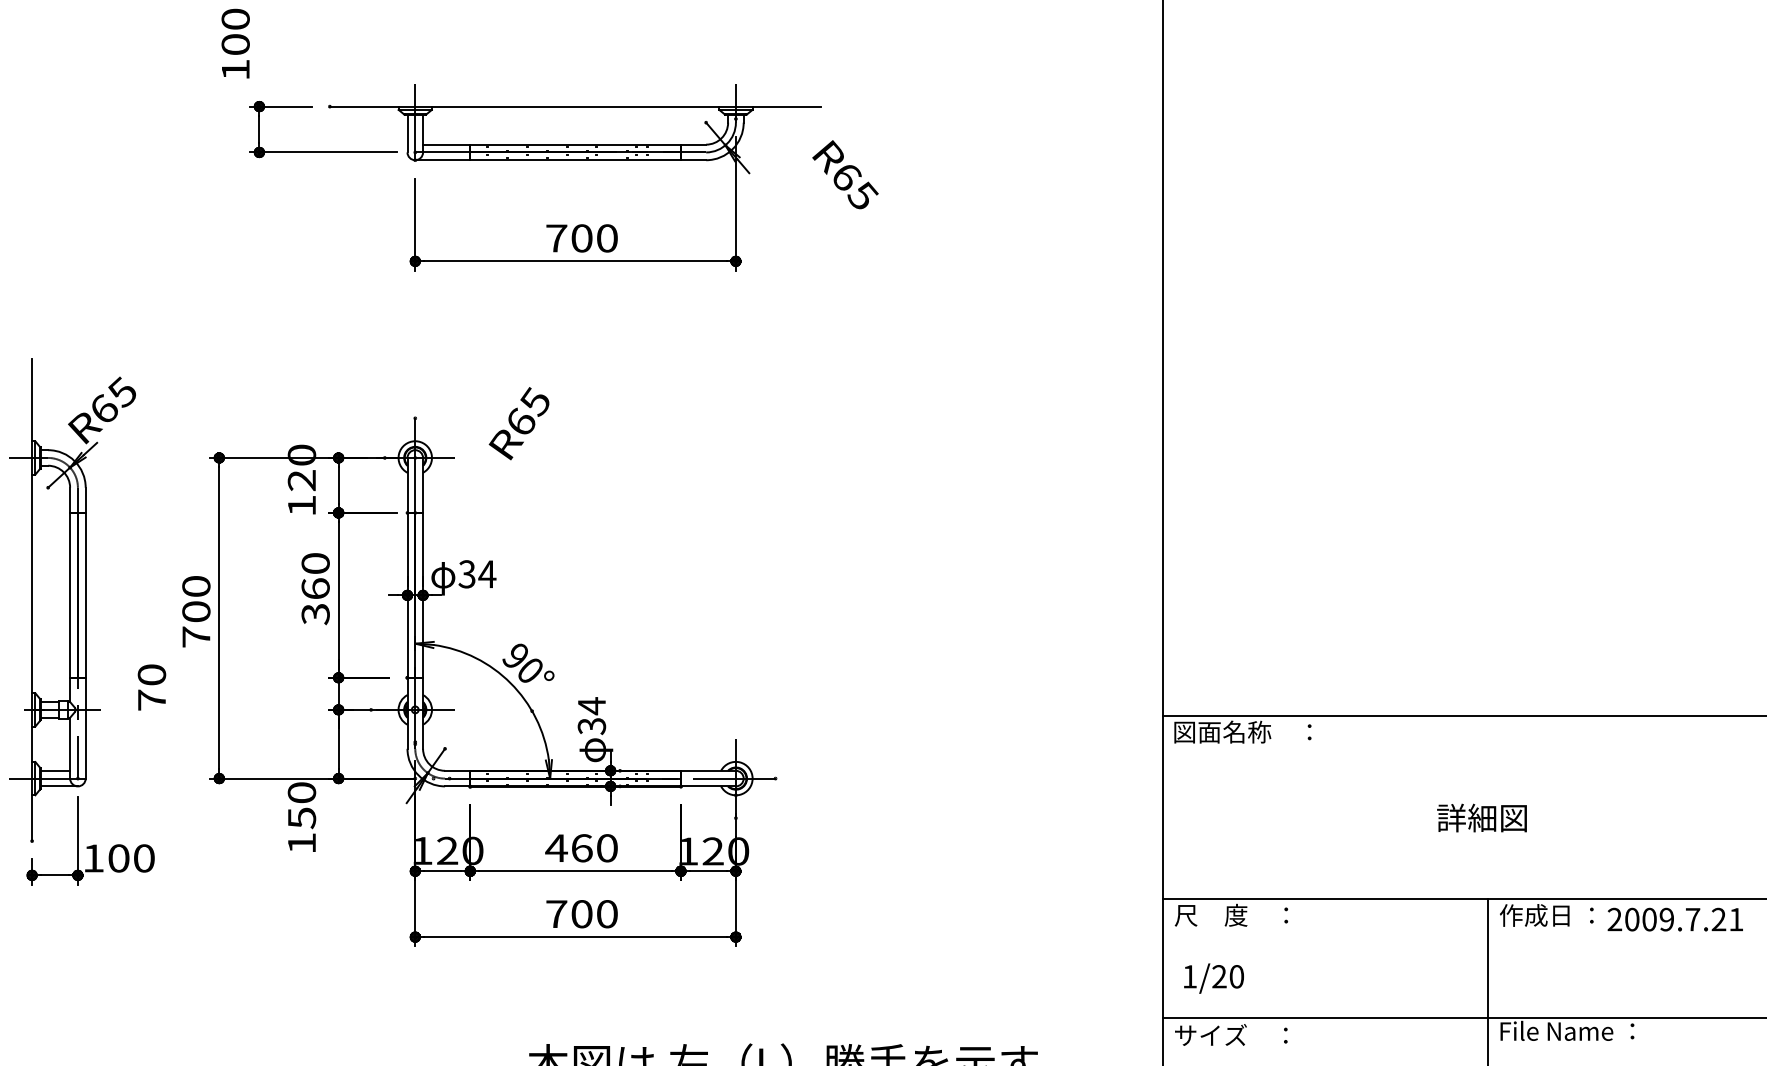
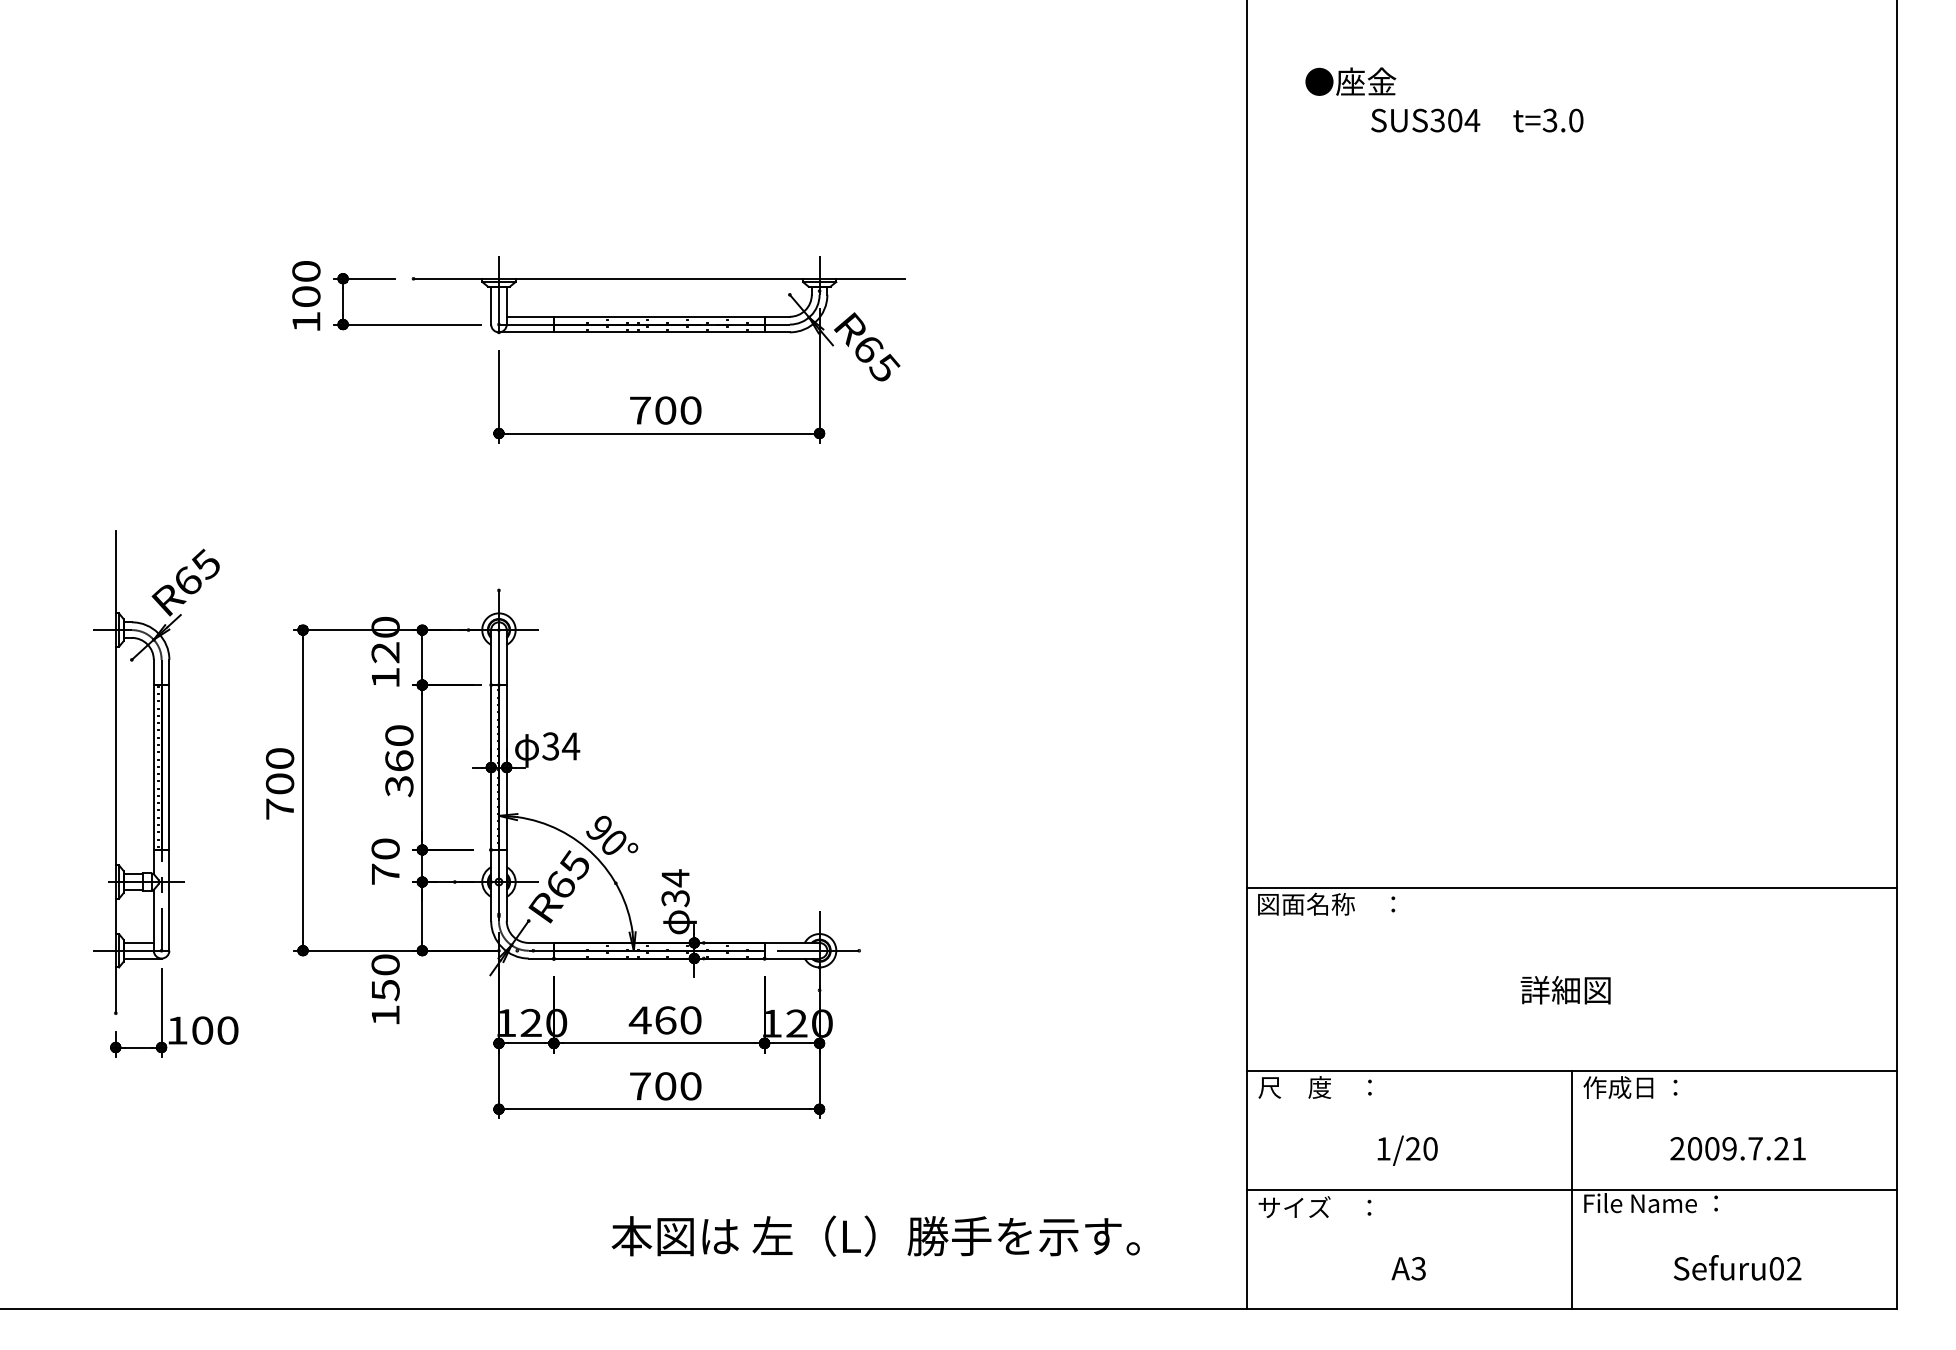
text: (235, 43) -> (306, 295), moved
text: (845, 174) -> (867, 346), moved
text: (518, 423) -> (558, 886), moved
text: (151, 687) -> (385, 861), moved
text: (1674, 919) -> (1737, 1148), moved
text: (1213, 978) -> (1407, 1150), moved

